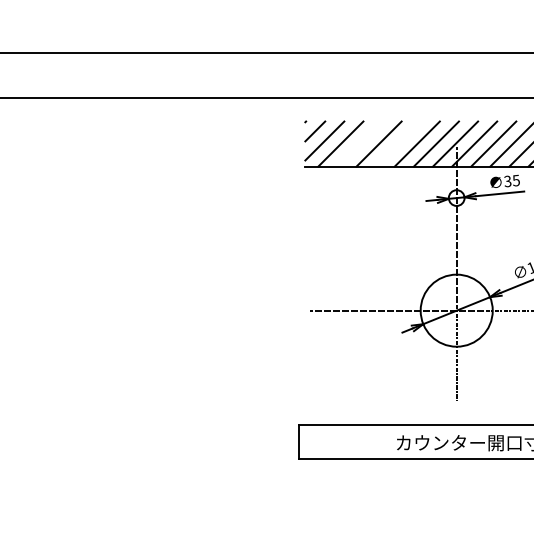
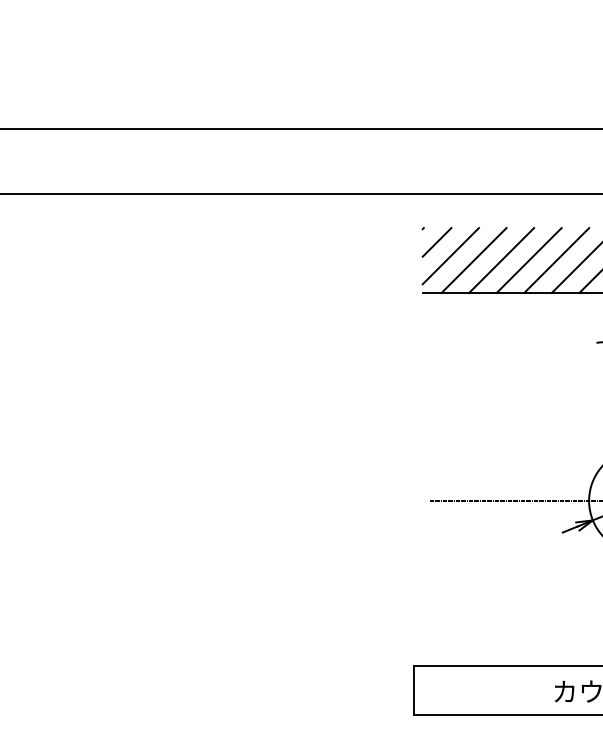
line: (359, 143) -> (500, 259), added
line: (397, 143) -> (555, 259), added

